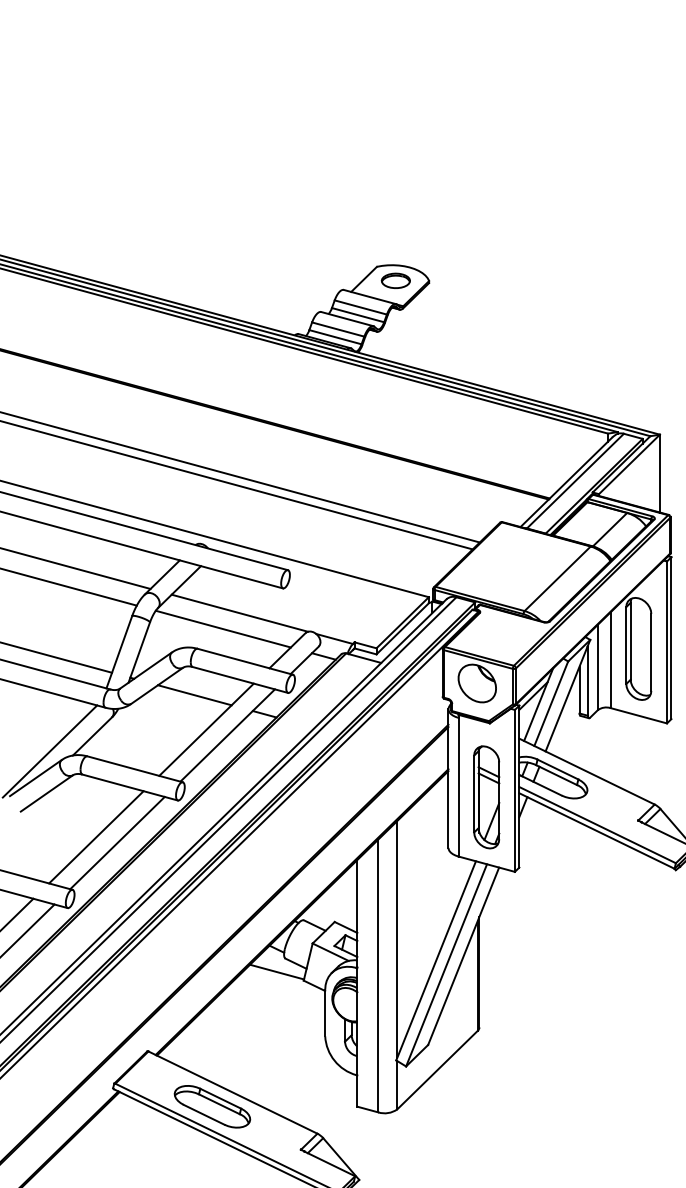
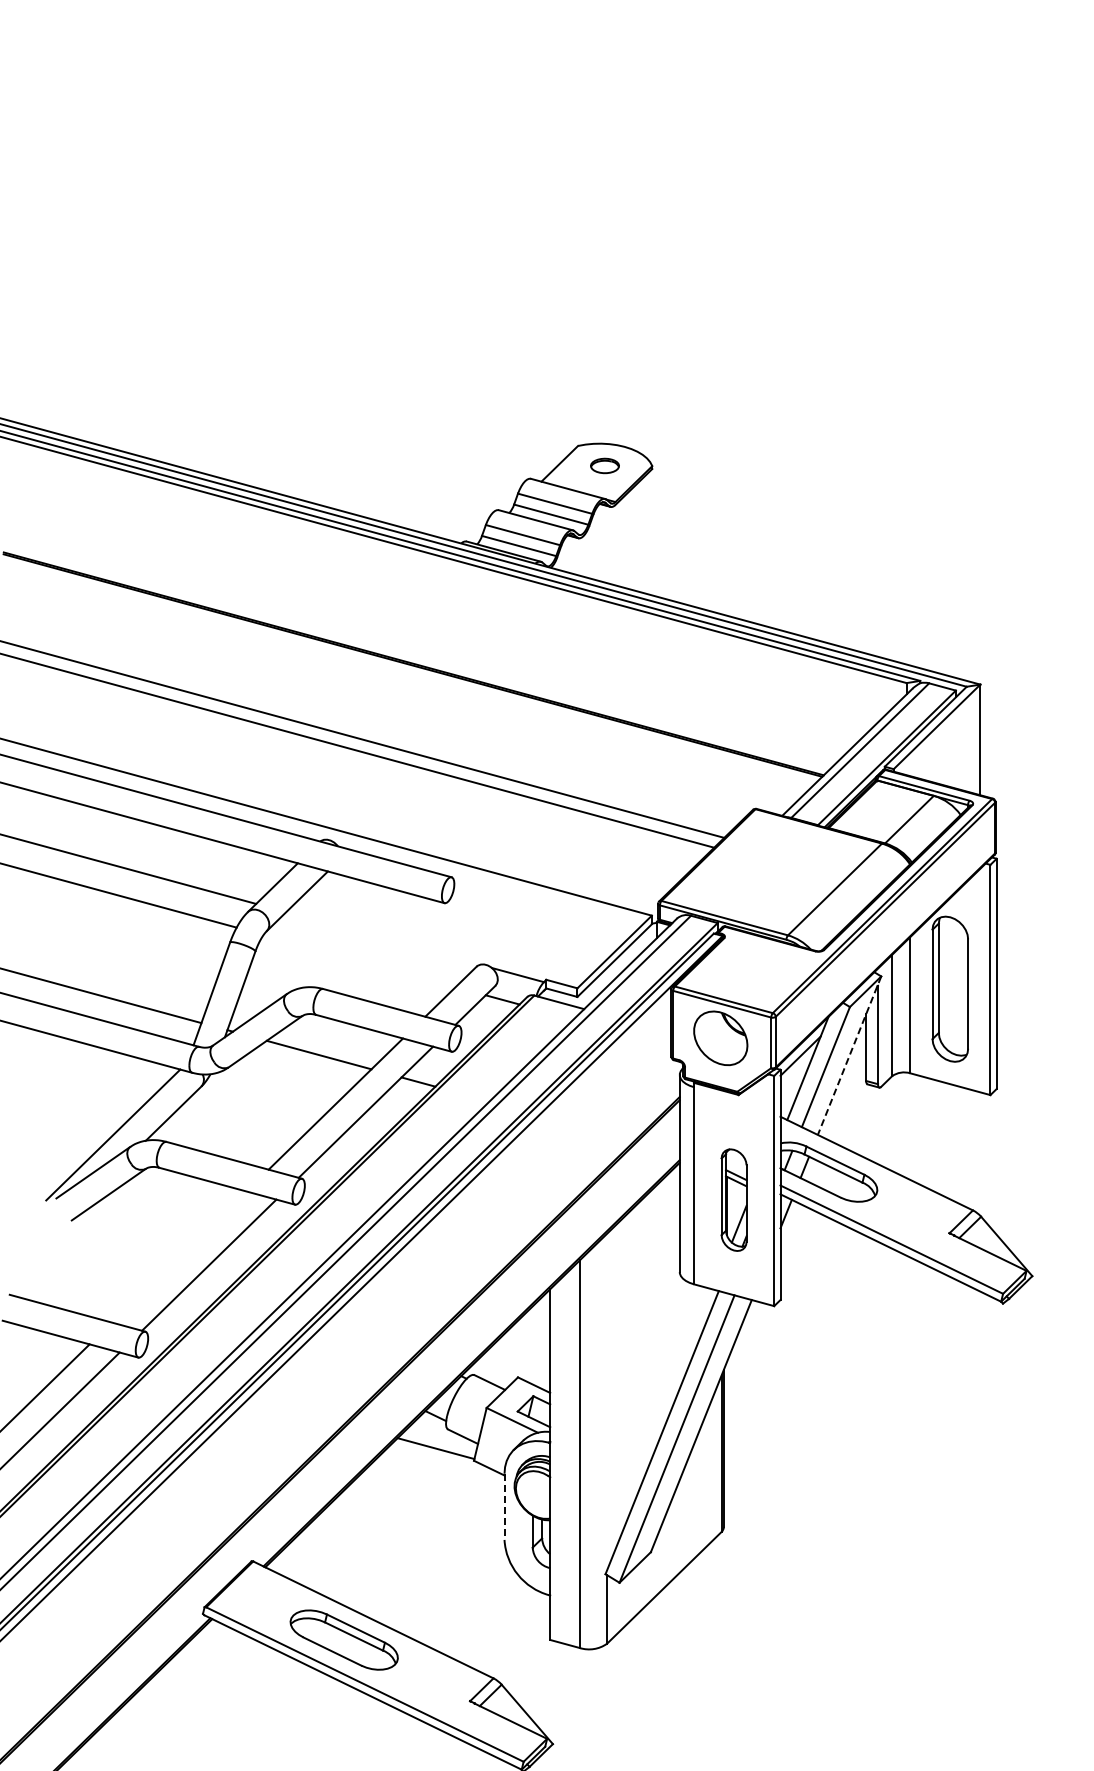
part: (395, 280) -> (604, 465), size x0.7
line: (240, 613) -> (383, 938), removed
line: (223, 628) -> (359, 960), removed
line: (567, 696) -> (849, 1056), solid -> dashed
part: (486, 796) -> (733, 1199), size x0.7
line: (95, 836) -> (178, 1256), removed
line: (397, 938) -> (607, 1401), removed
line: (325, 1013) -> (504, 1507), solid -> dashed

